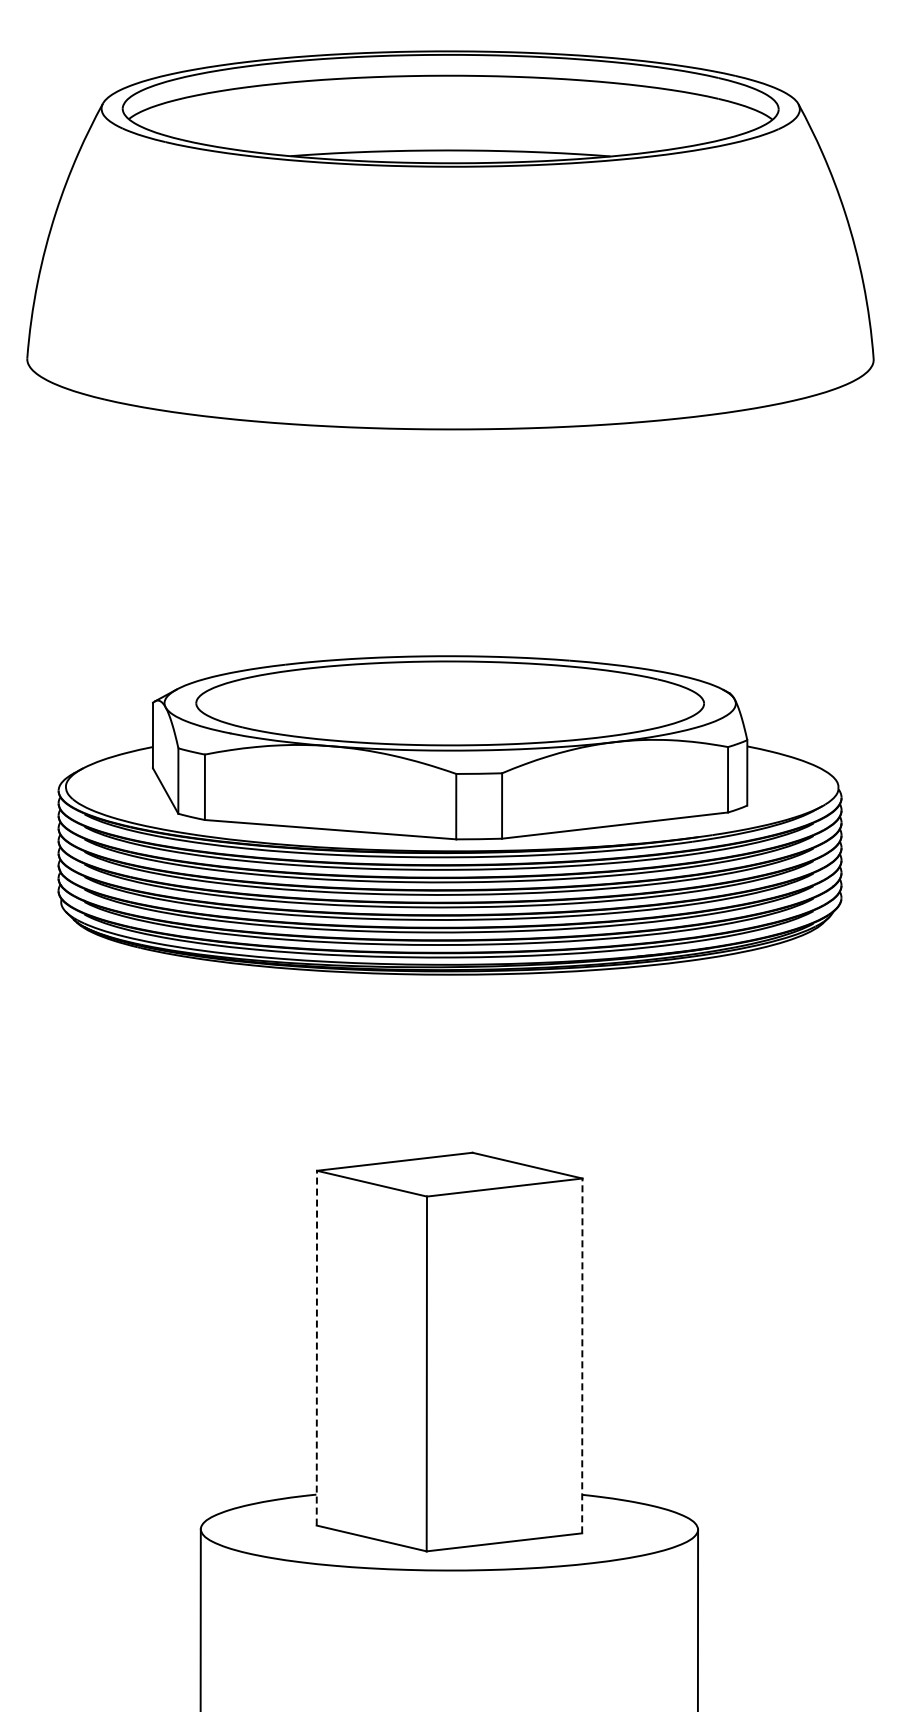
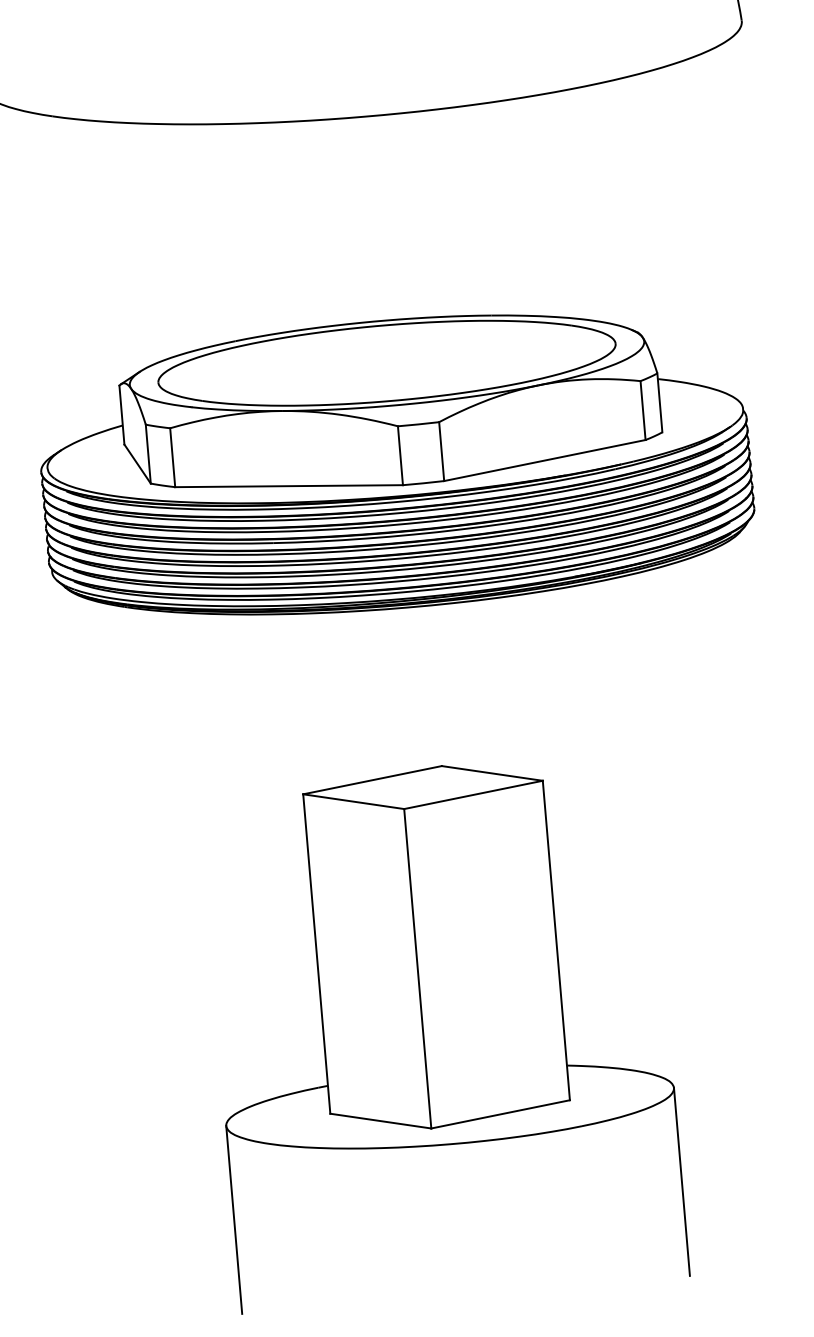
line: (316, 1347) -> (316, 953), dashed -> solid
line: (582, 1355) -> (556, 940), dashed -> solid

